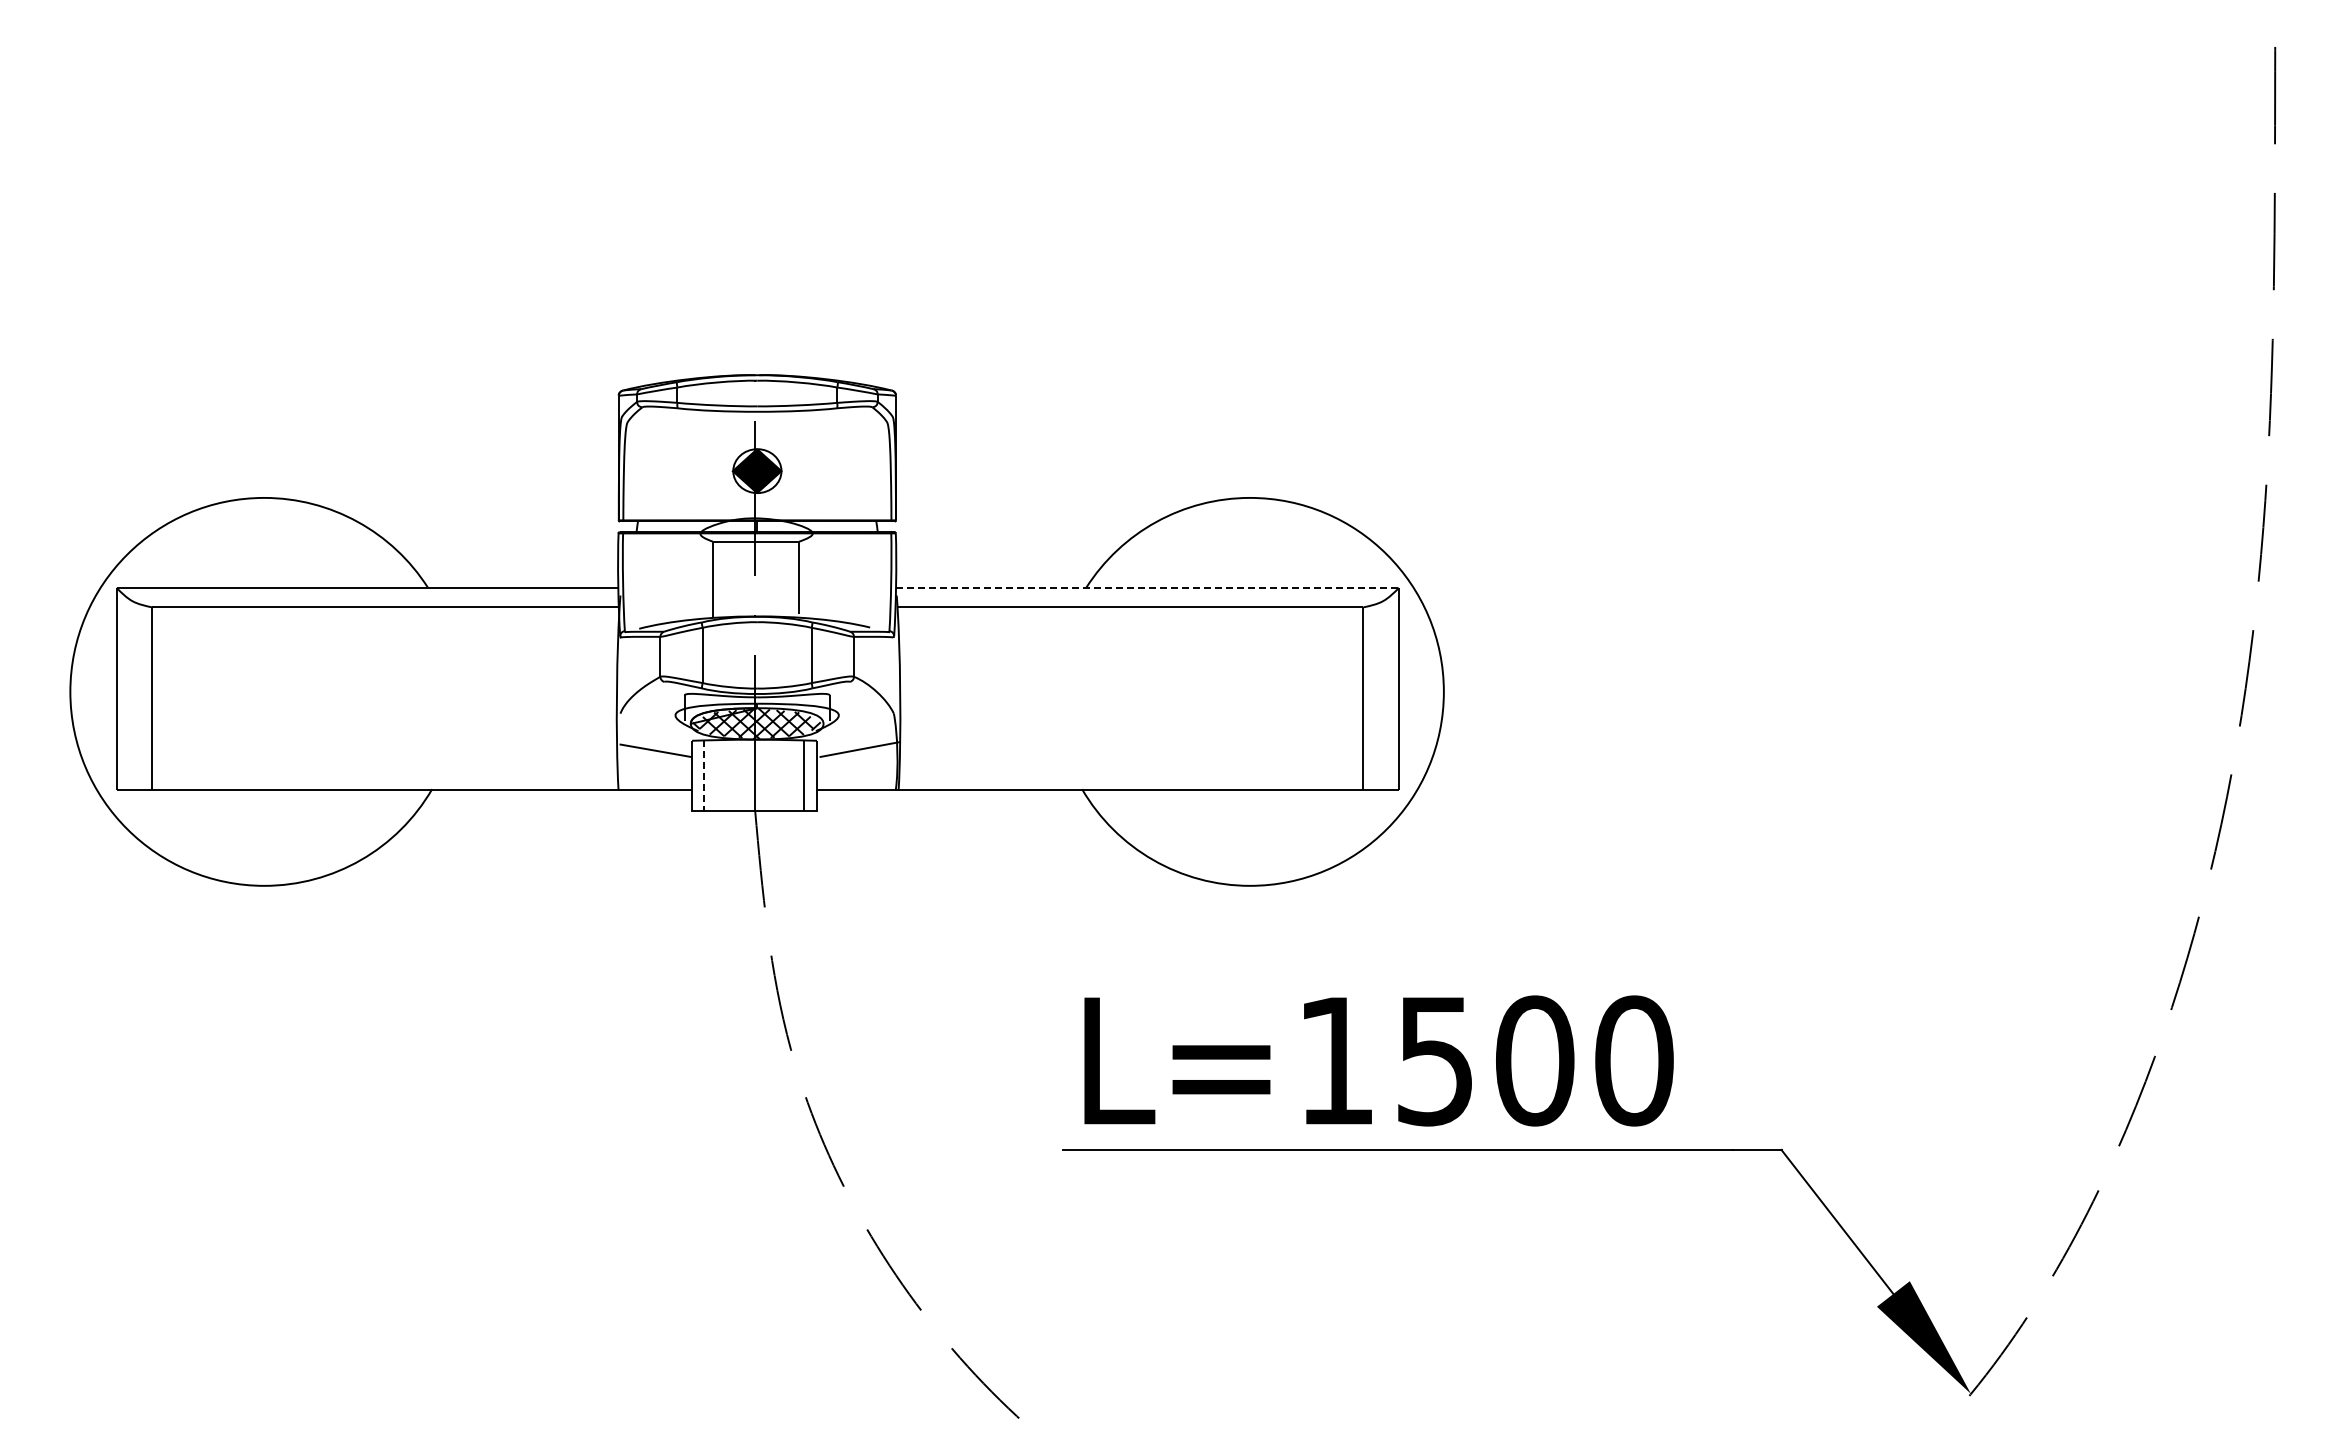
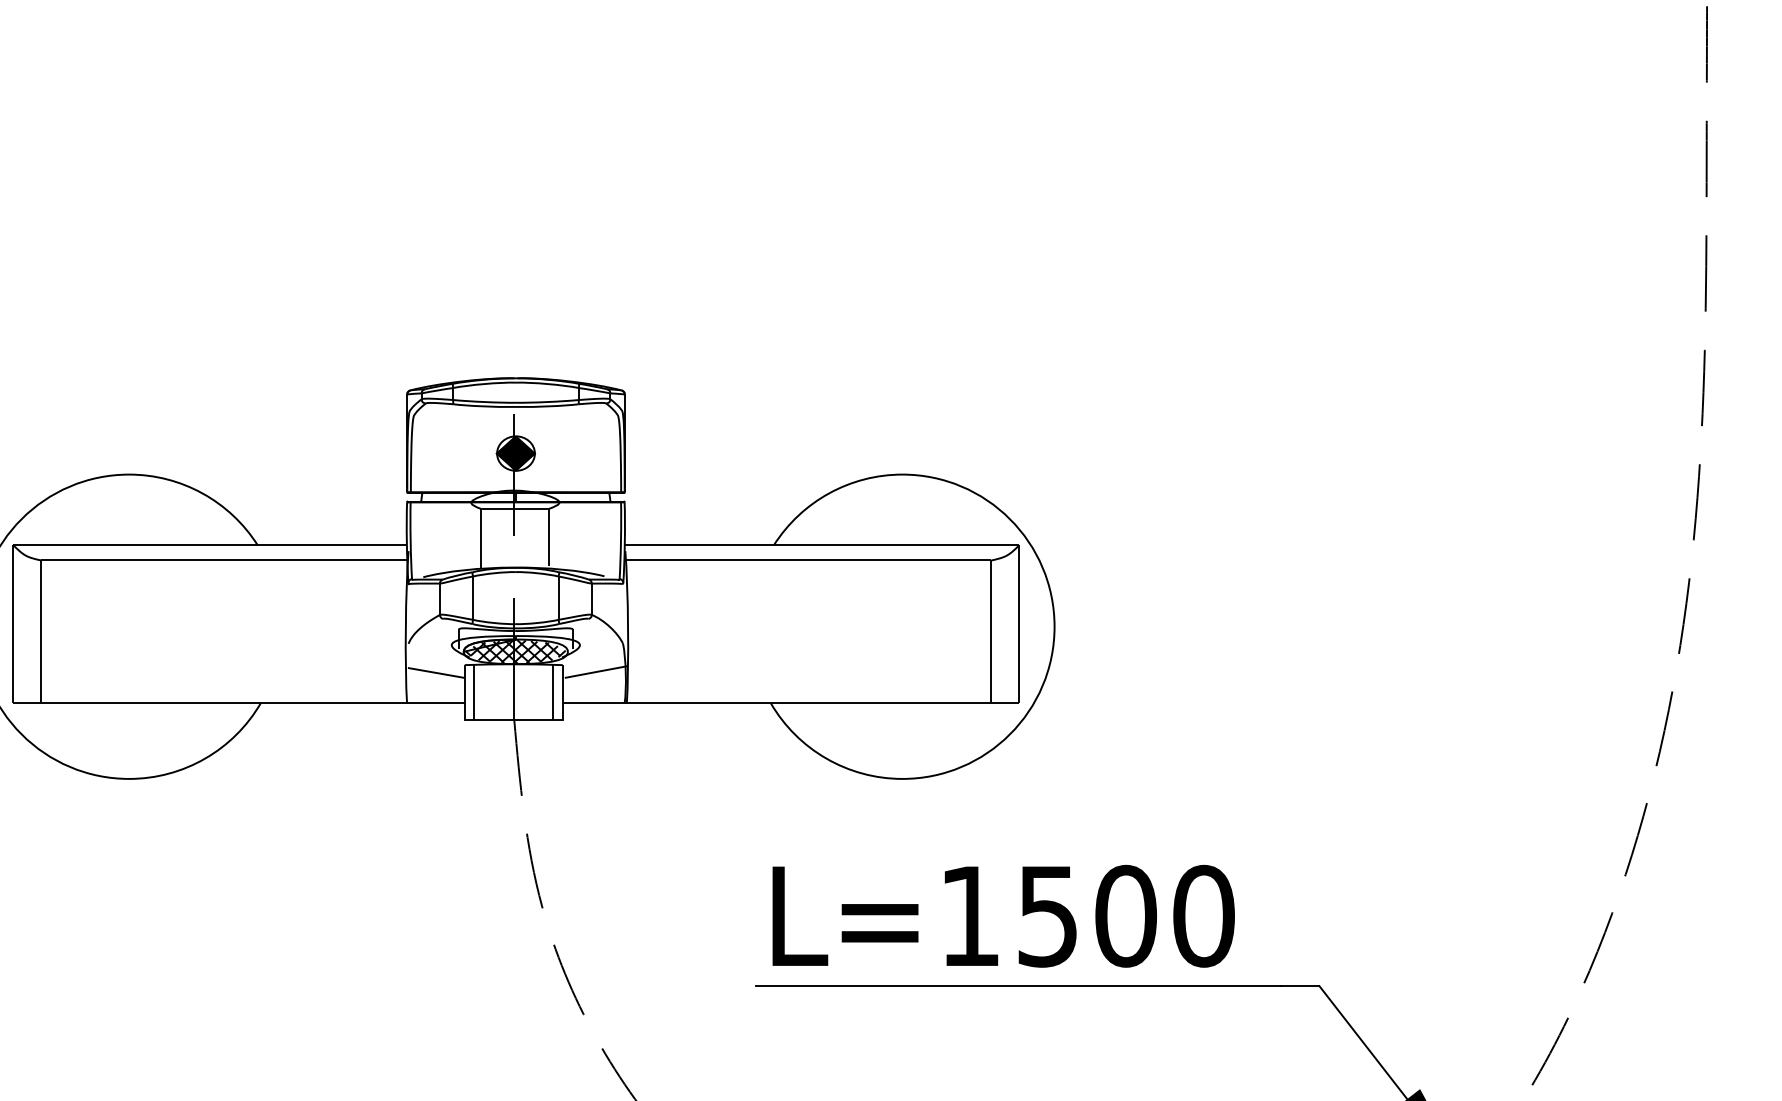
line: (1148, 587) -> (822, 544), dashed -> solid
line: (703, 776) -> (473, 693), dashed -> solid

